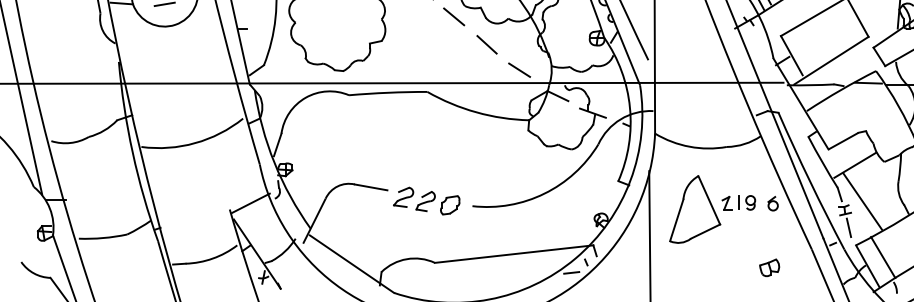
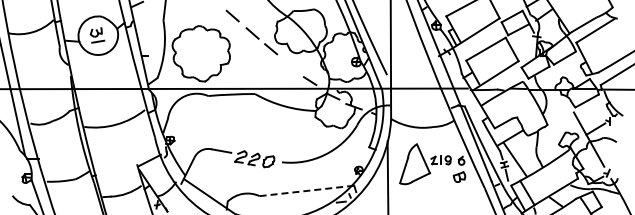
line: (486, 44) -> (290, 65), removed
line: (513, 253) -> (306, 190), solid -> dashed
part: (769, 266) -> (459, 176), moved

